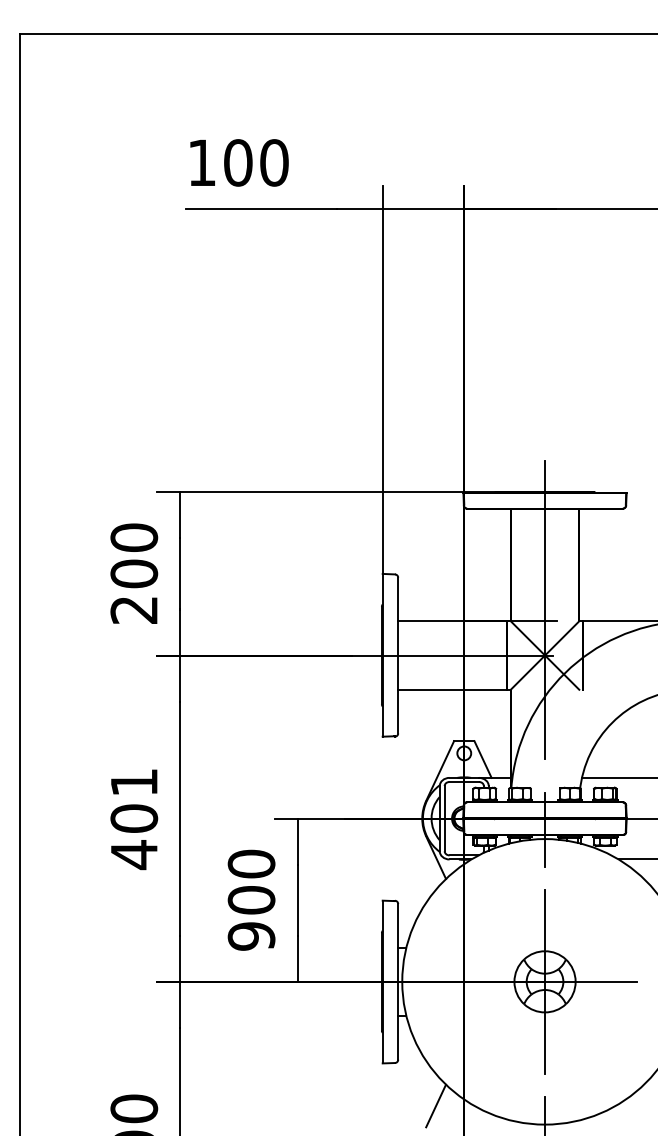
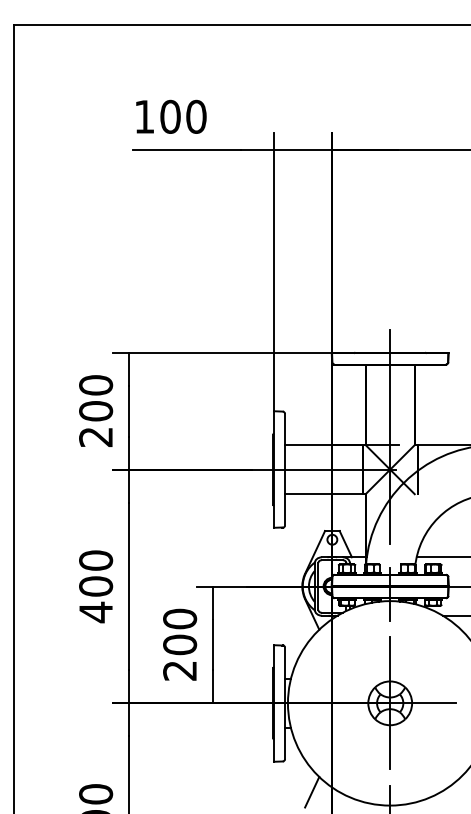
text: (134, 782) -> (96, 560), 401 -> 400
text: (251, 936) -> (180, 670), 900 -> 200

